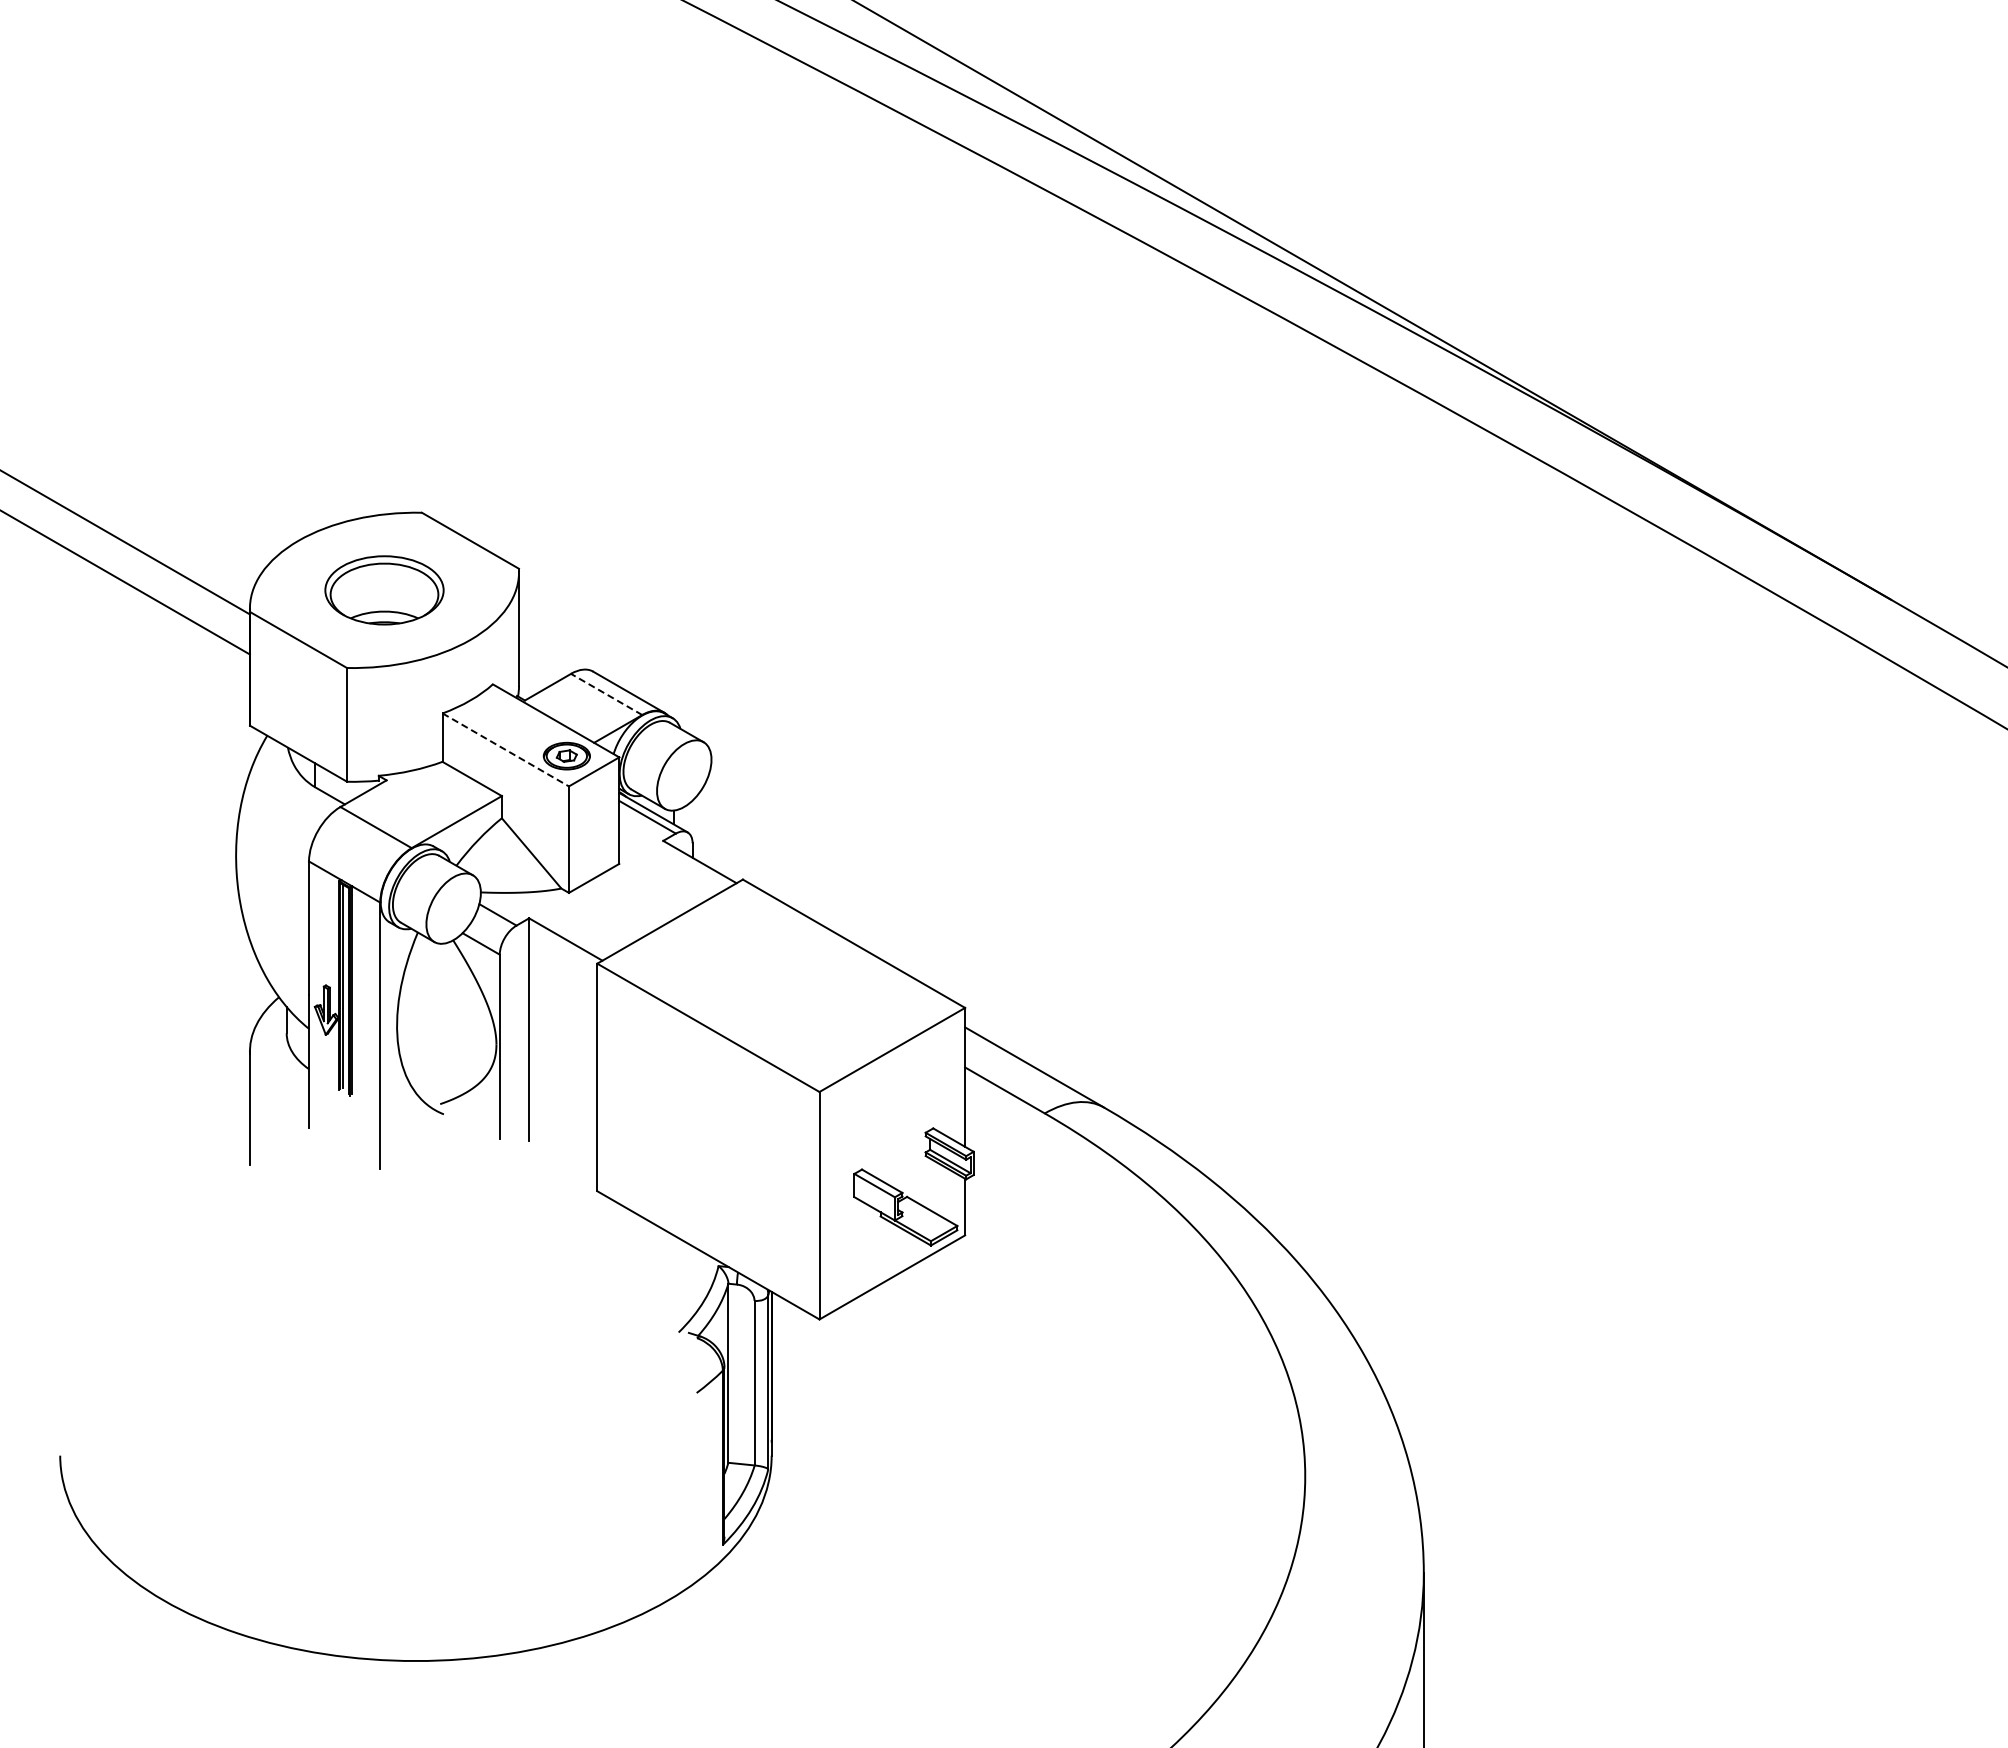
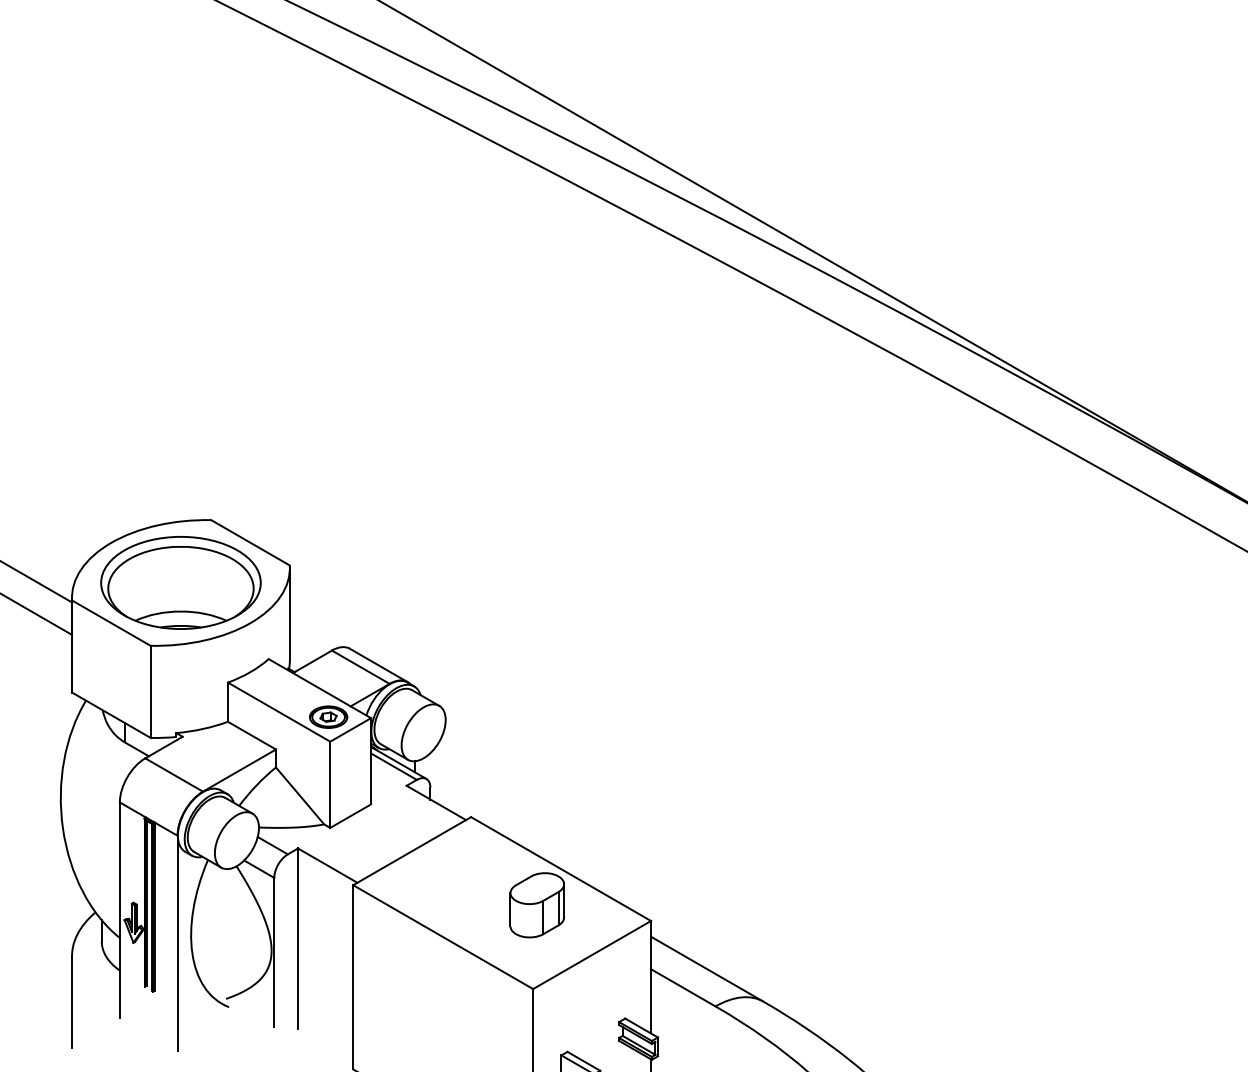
part: (384, 590) -> (180, 583), size x1.67
line: (606, 694) -> (360, 667), dashed -> solid
line: (505, 749) -> (278, 711), dashed -> solid
part: (824, 988) -> (537, 905), added

